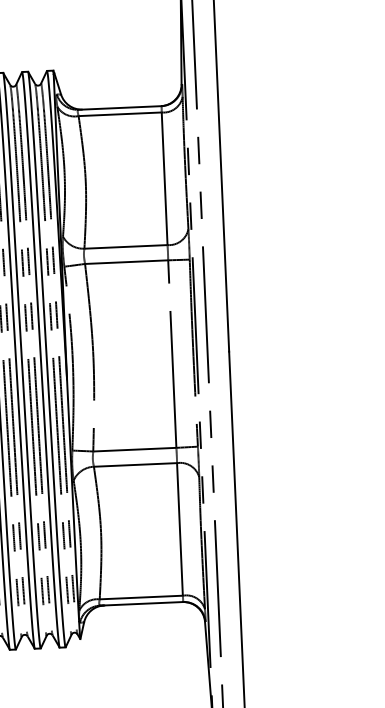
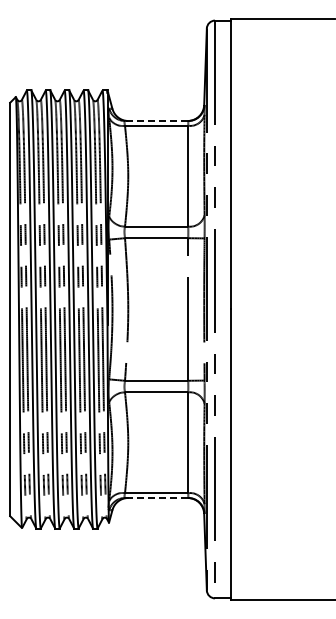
line: (119, 108) -> (156, 121), solid -> dashed
line: (141, 603) -> (156, 497), solid -> dashed

